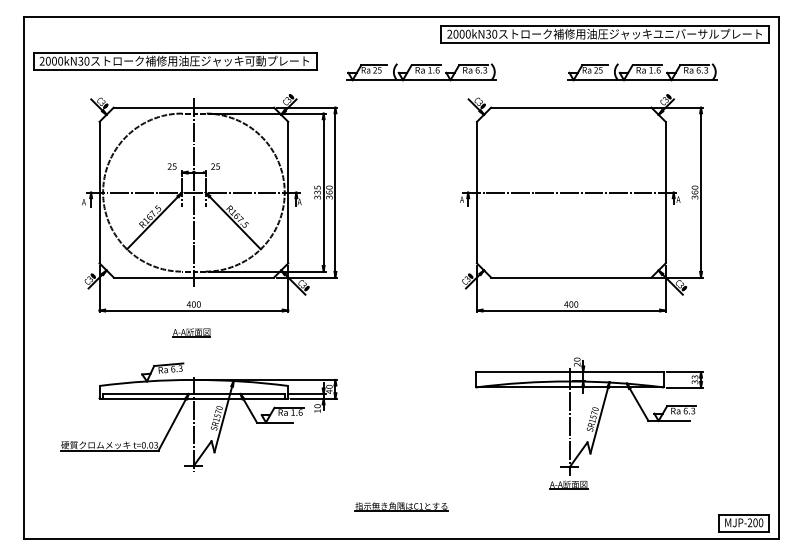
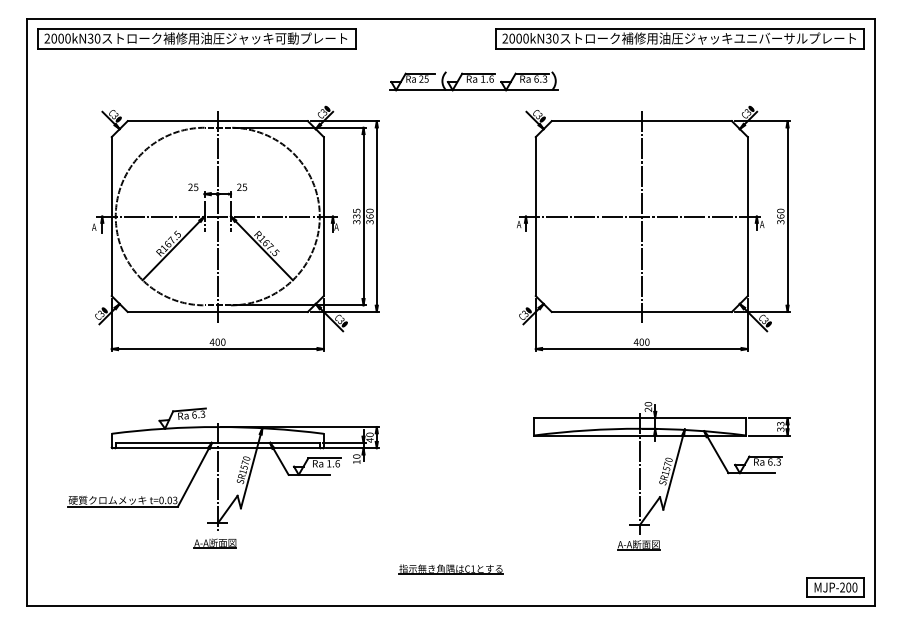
part: (175, 61) -> (197, 38), moved
part: (642, 72) -> (721, 81), removed
line: (571, 192) -> (641, 216), added
part: (191, 332) -> (215, 543), moved

